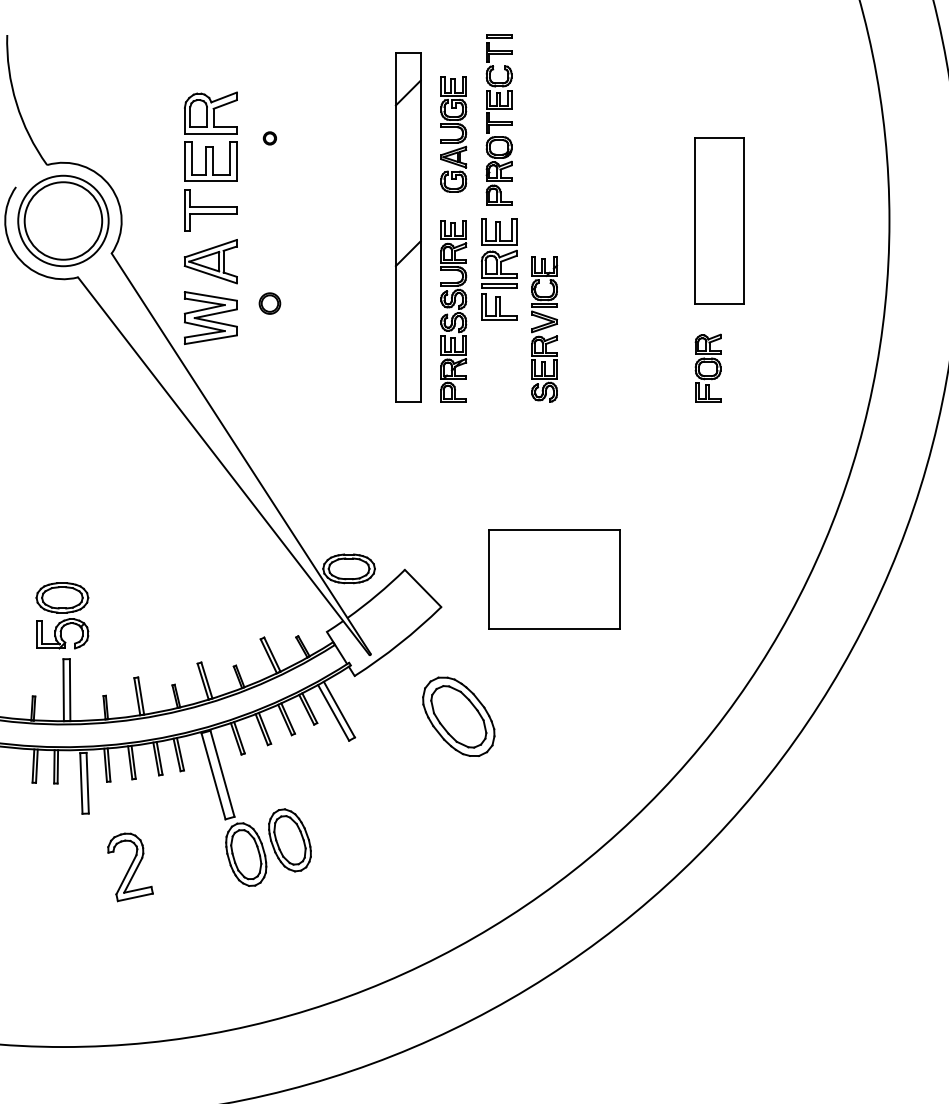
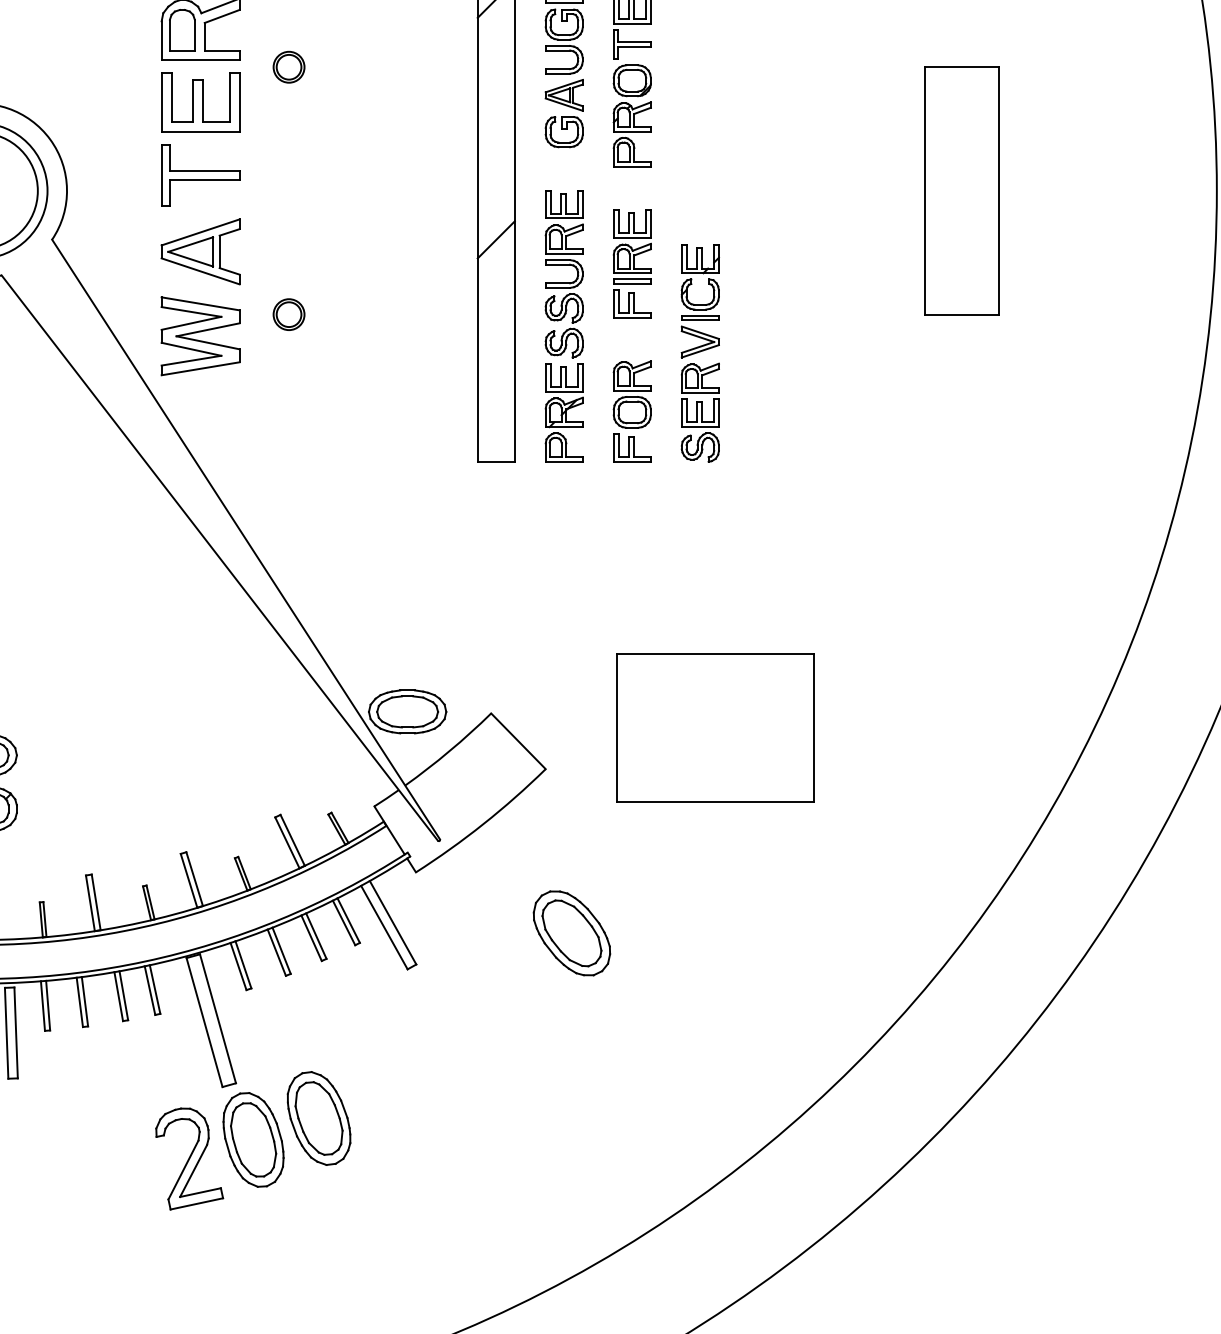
part: (269, 138) -> (288, 67), size x1.67
part: (498, 269) -> (631, 263), size x0.71
part: (707, 367) -> (631, 410), moved
part: (458, 716) -> (571, 933), size x0.71
part: (130, 867) -> (189, 1159), moved

